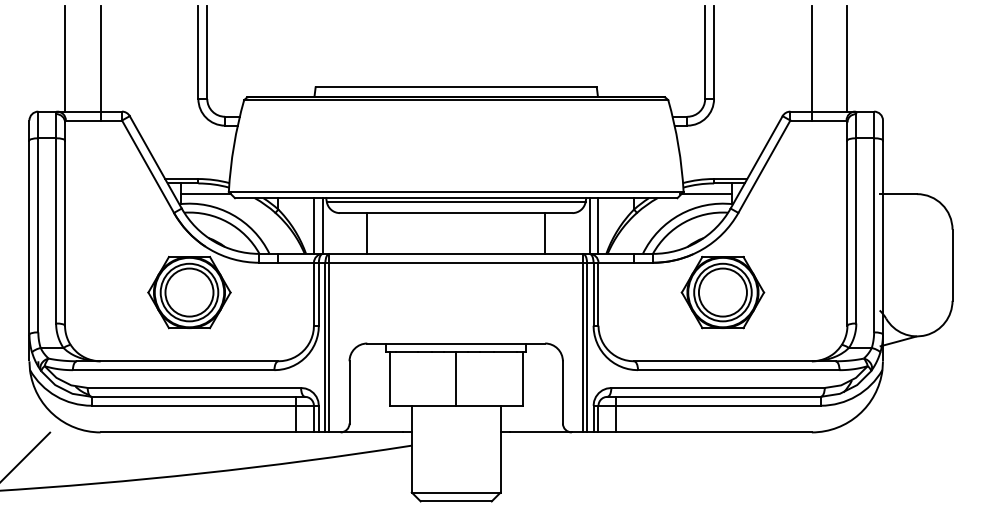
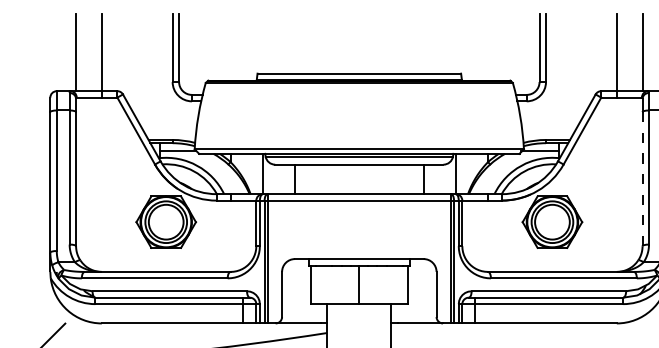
line: (313, 225) -> (255, 173), removed
line: (598, 225) -> (462, 173), removed
line: (847, 233) -> (642, 179), solid -> dashed

